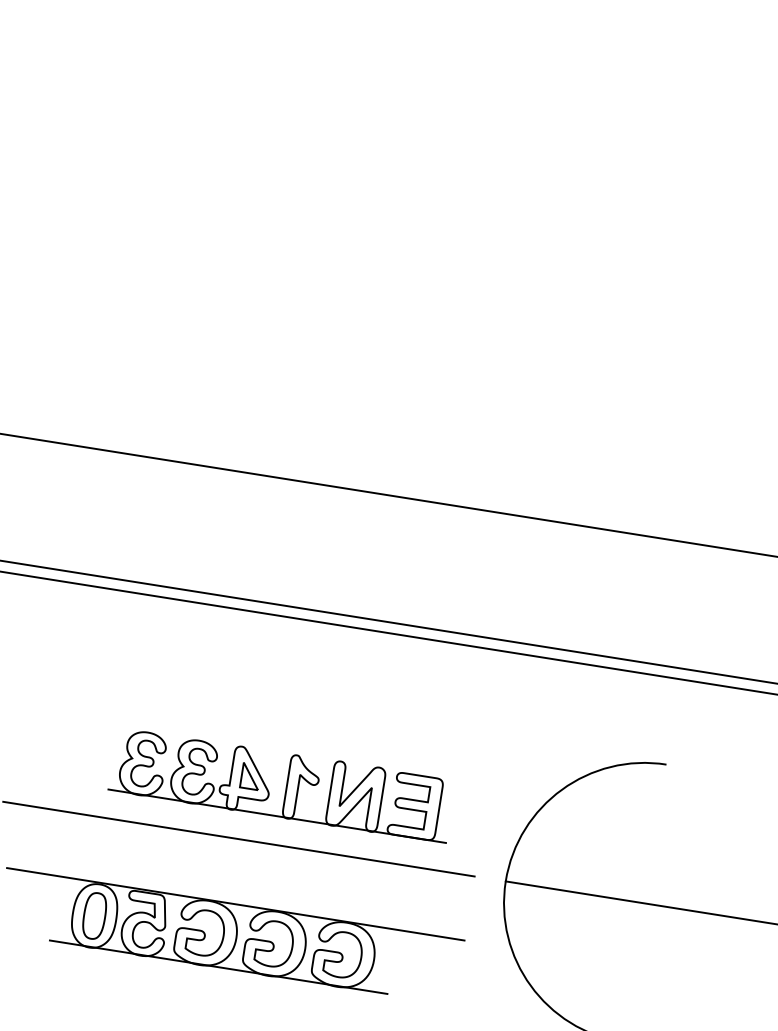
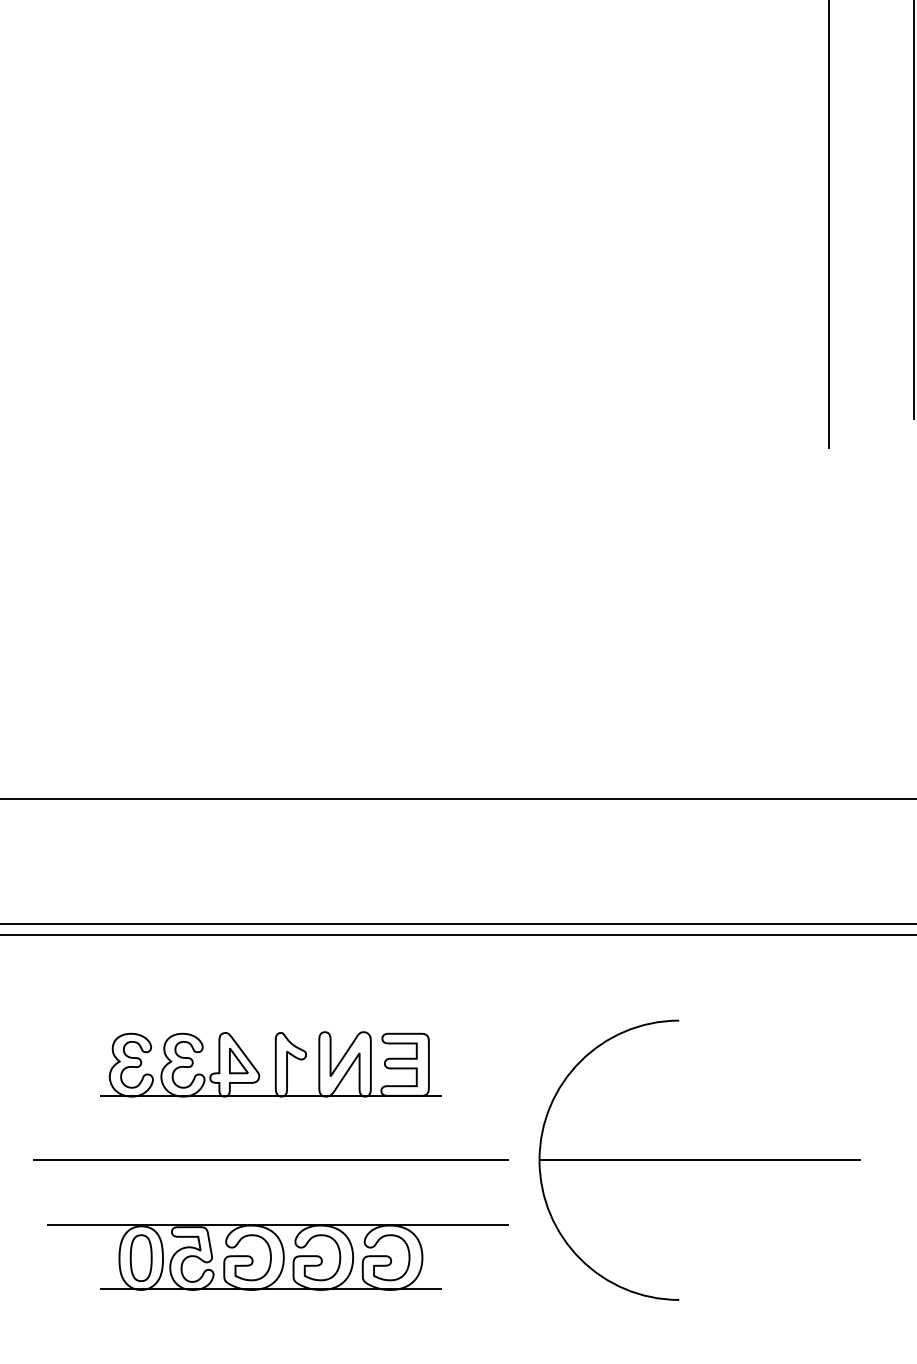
part: (281, 785) -> (270, 1064), moved

